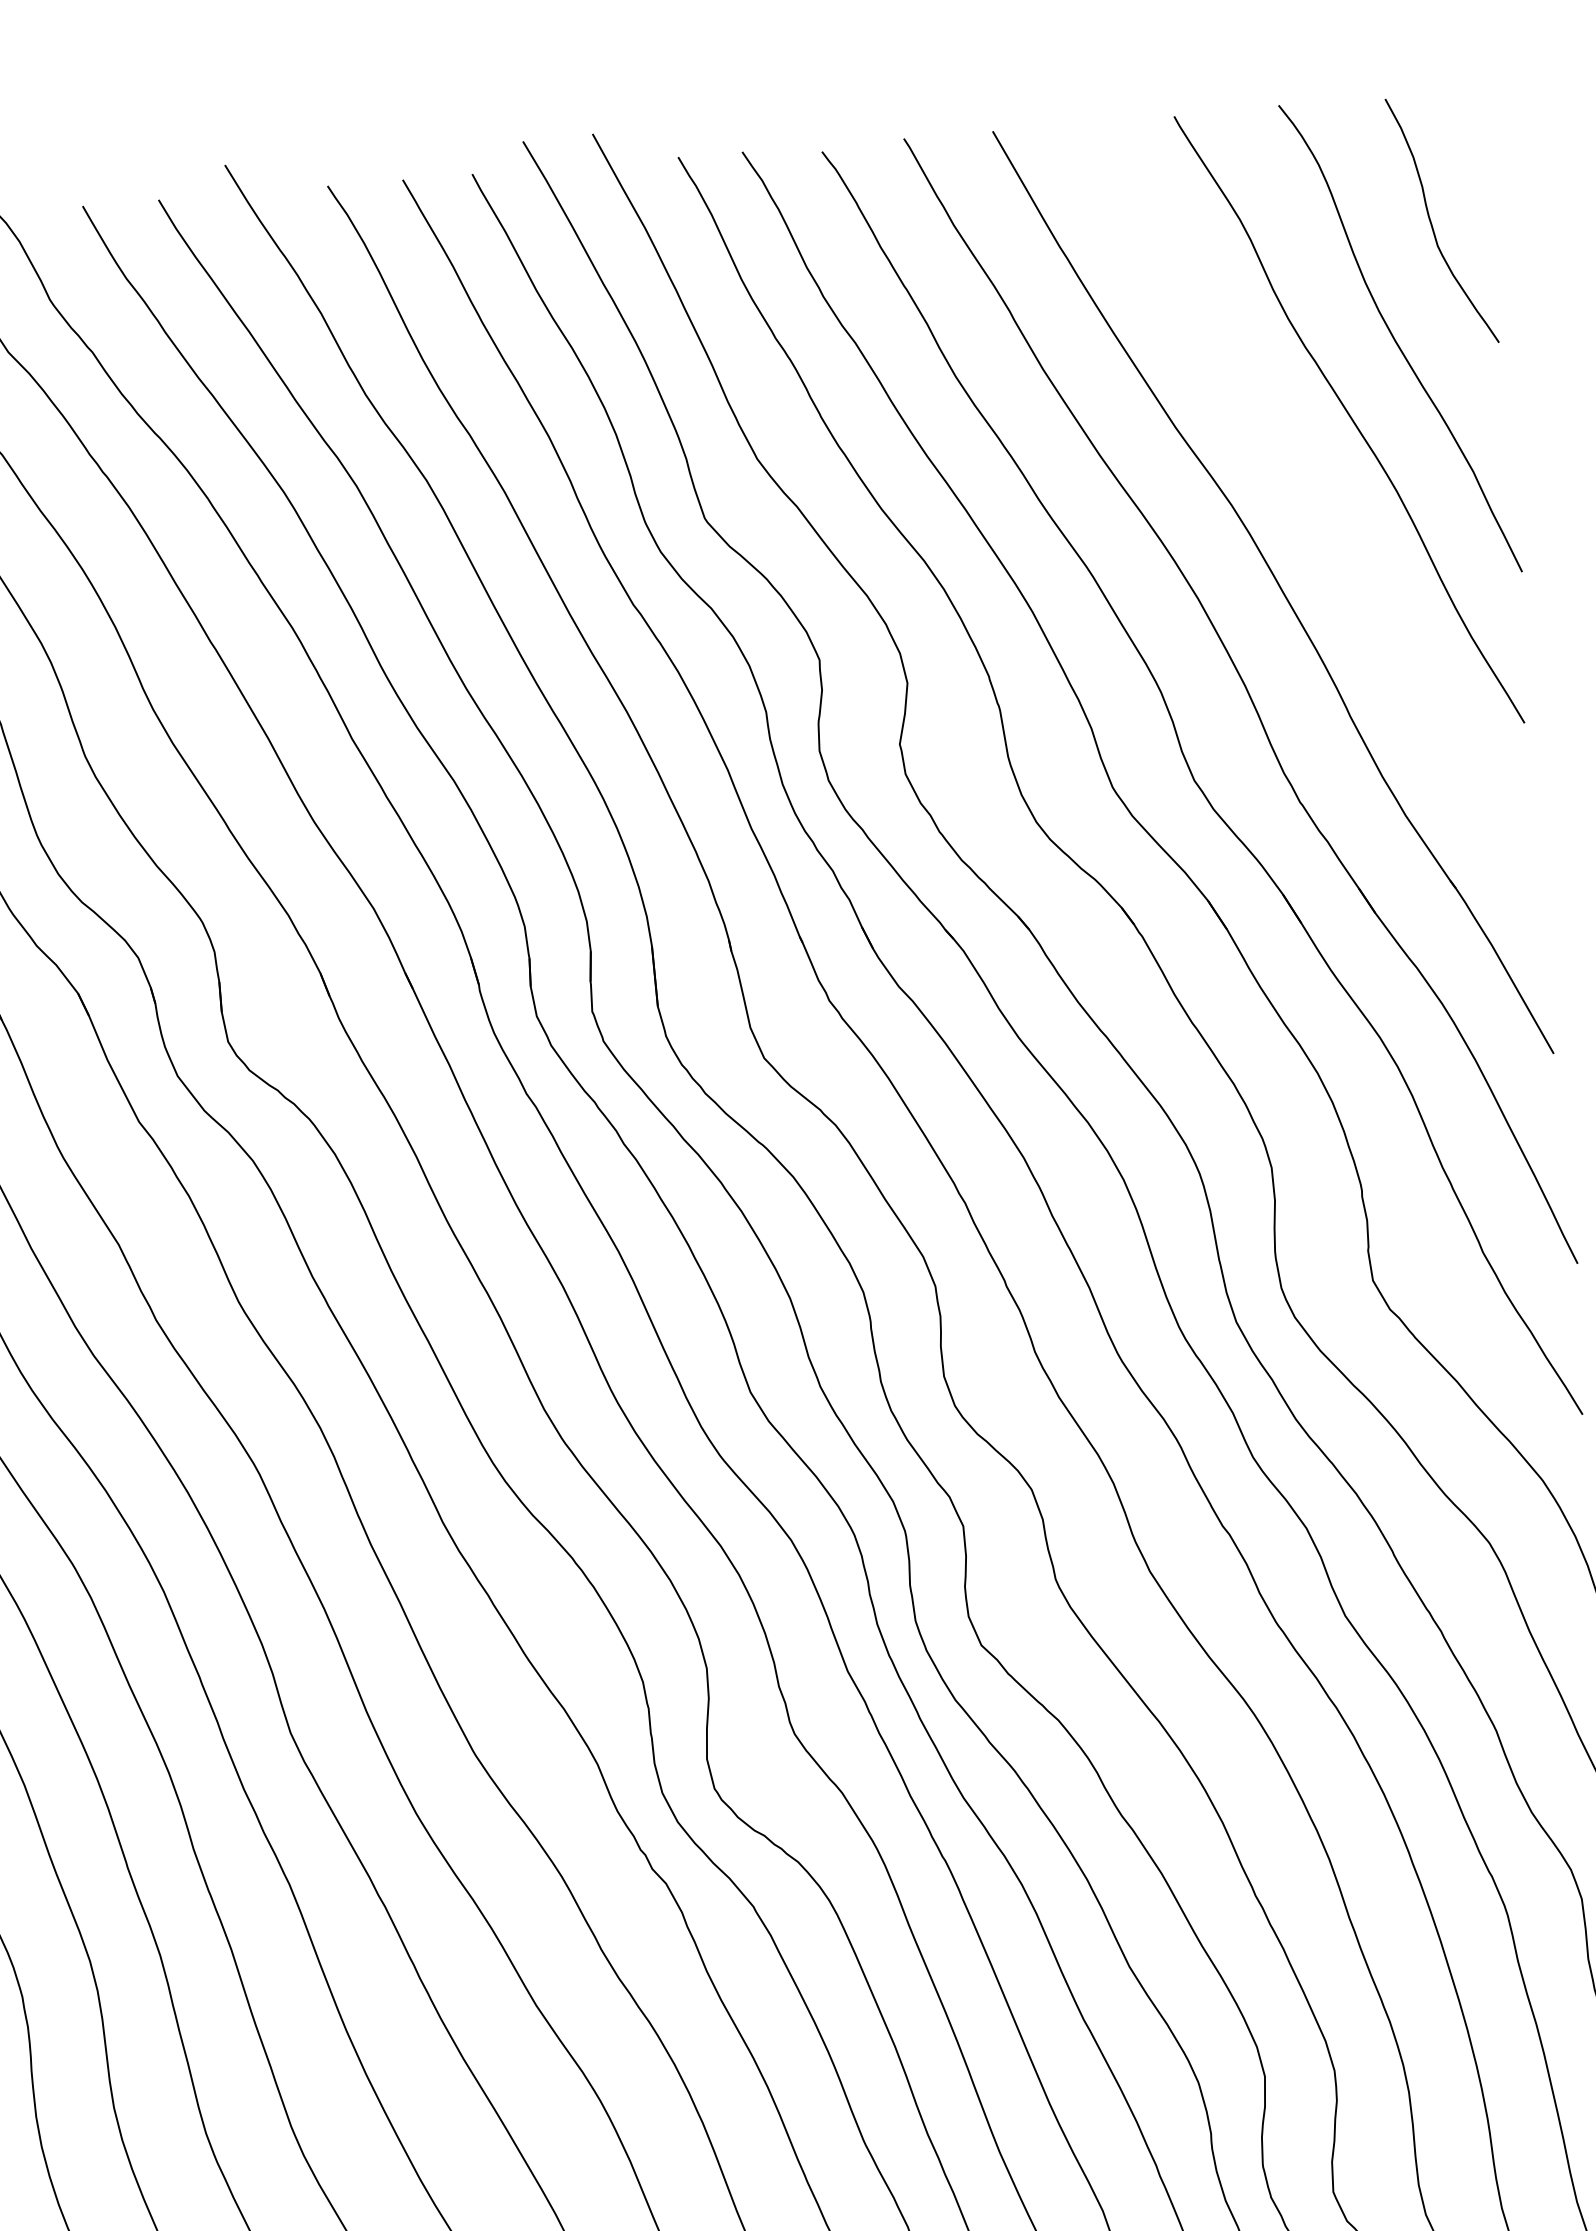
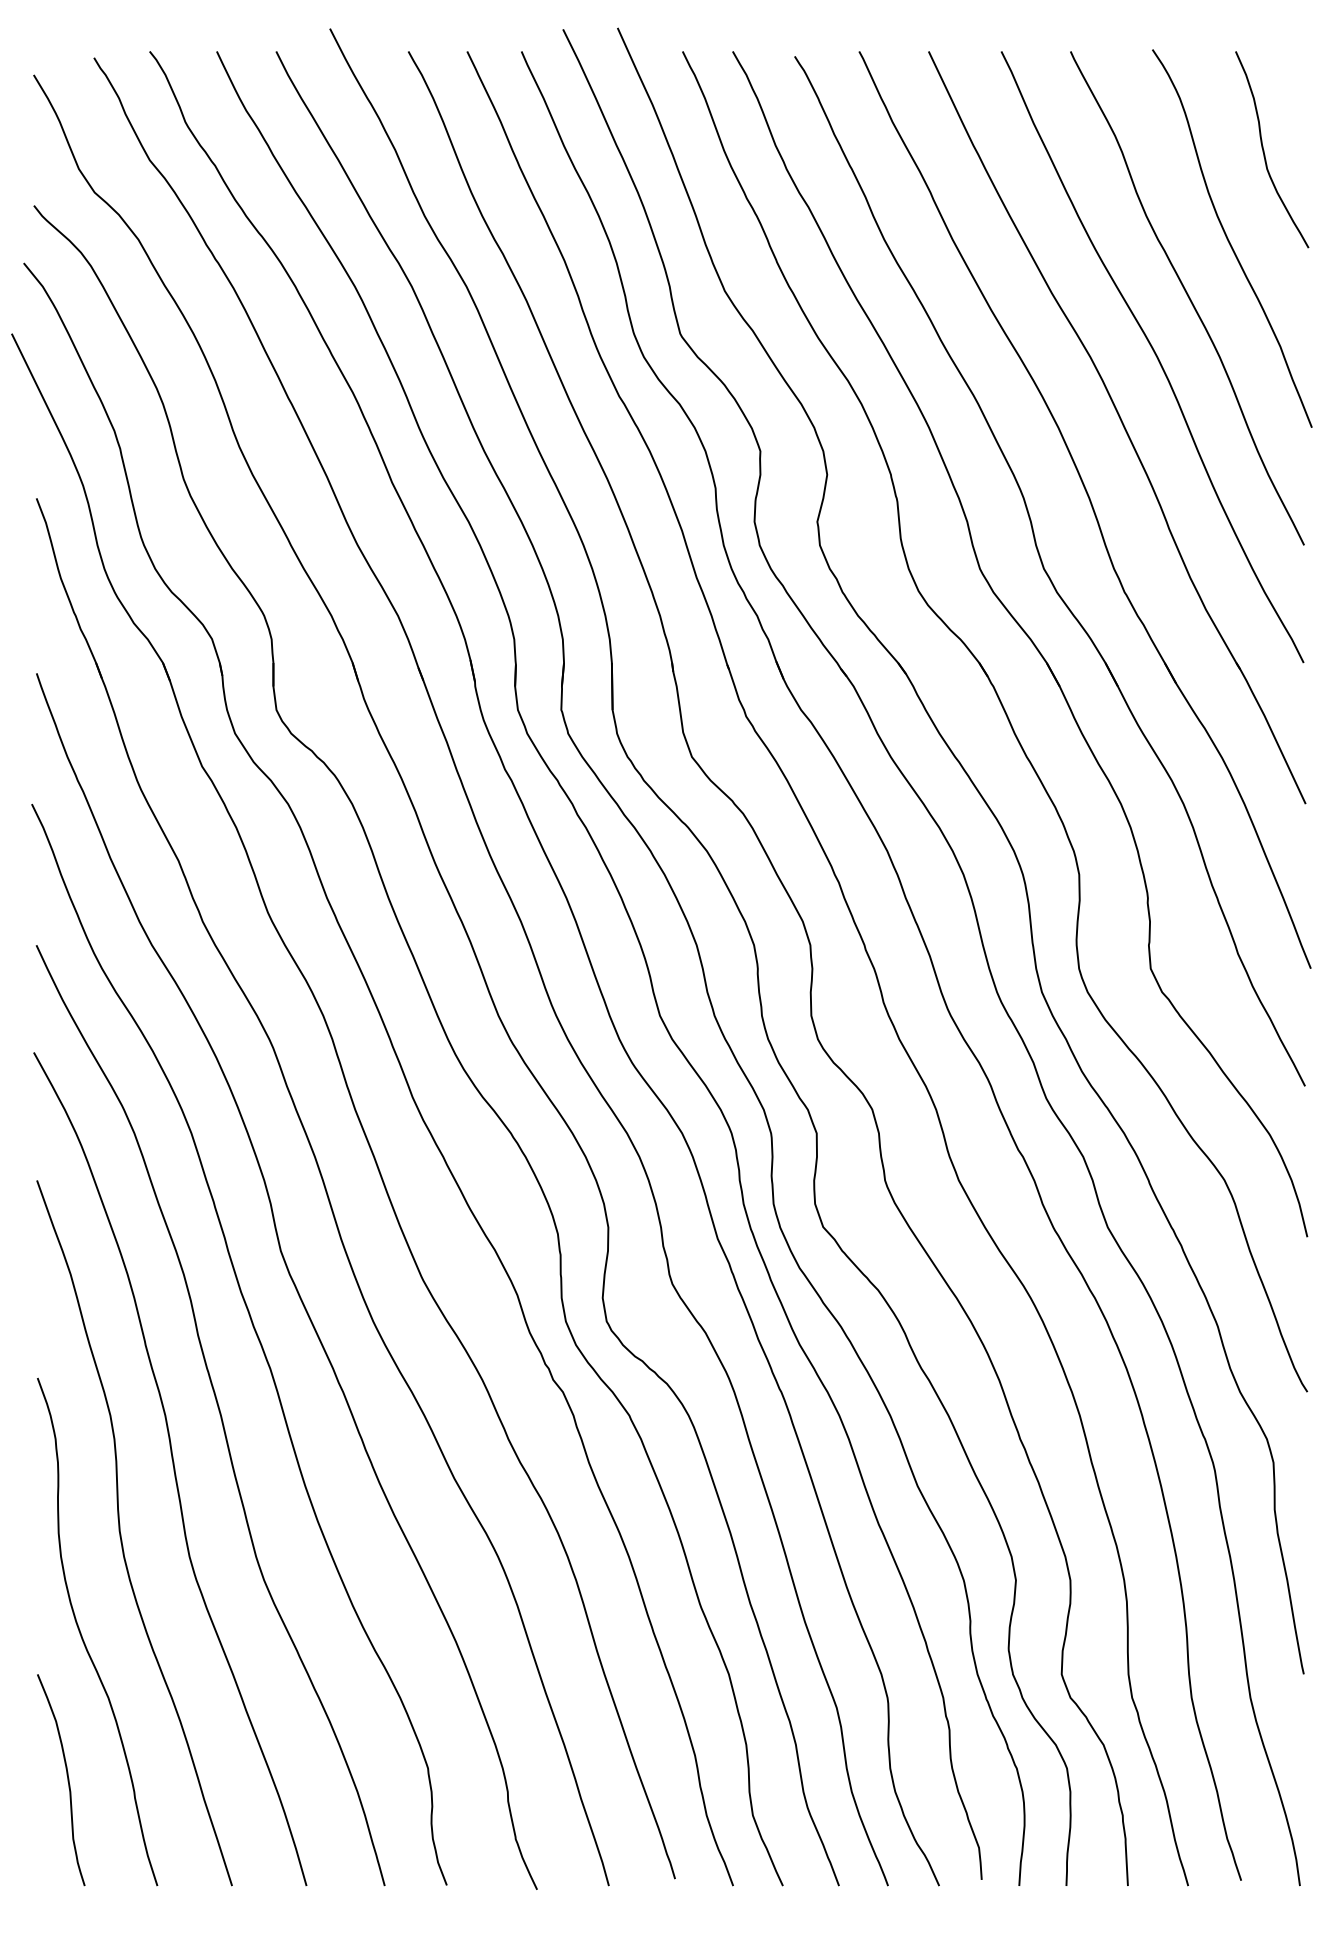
curve: (1314, 497) -> (1155, 356), added

